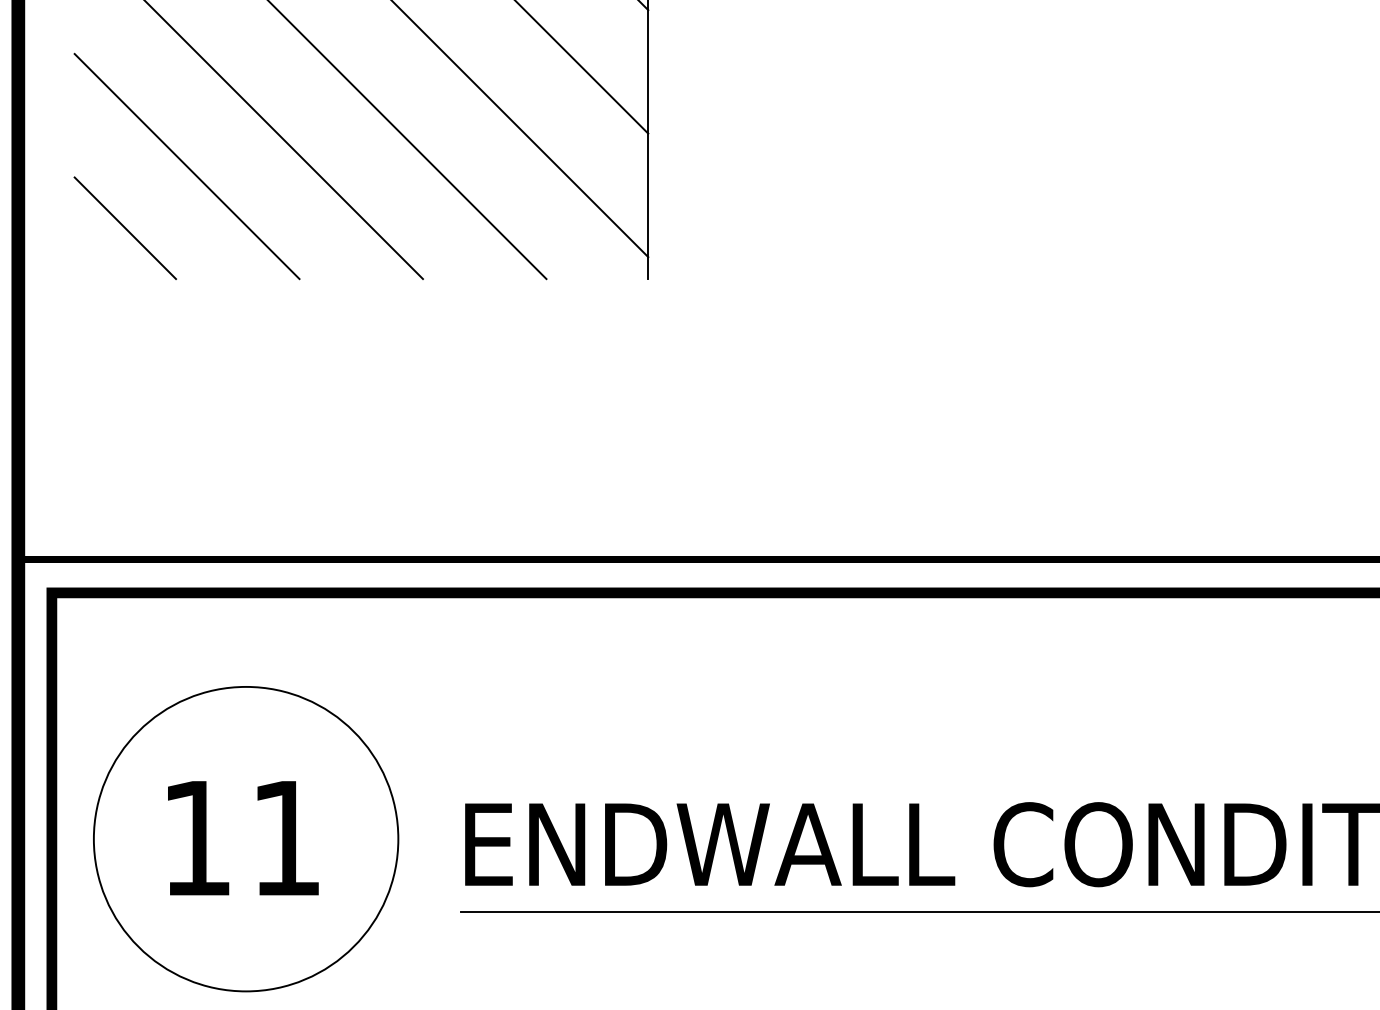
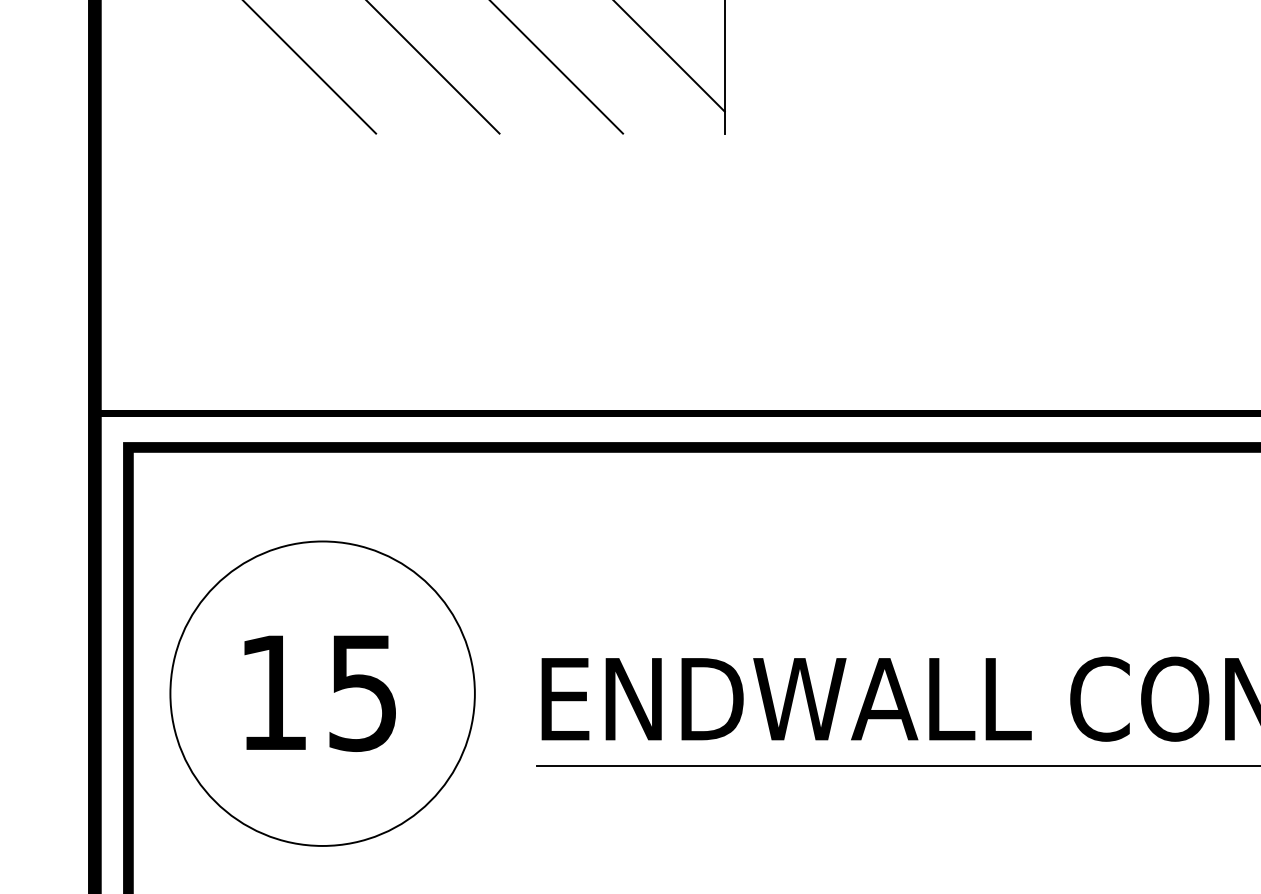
line: (124, 227) -> (201, 82), removed
text: (286, 839) -> (363, 694), 11 -> 15

